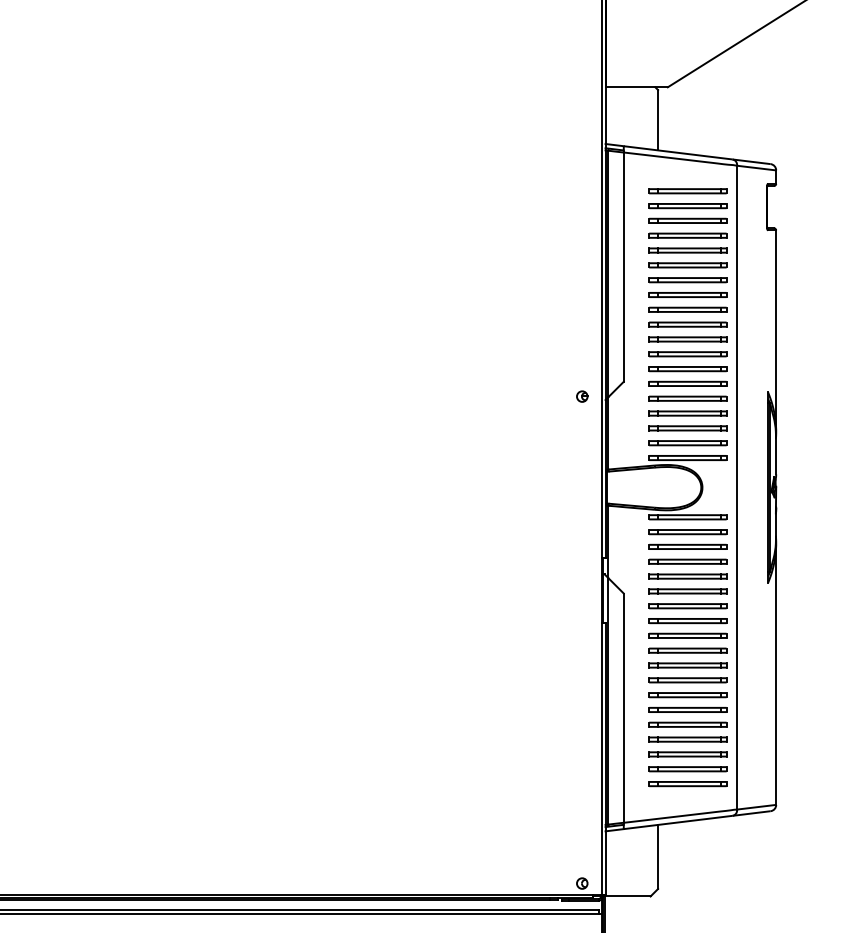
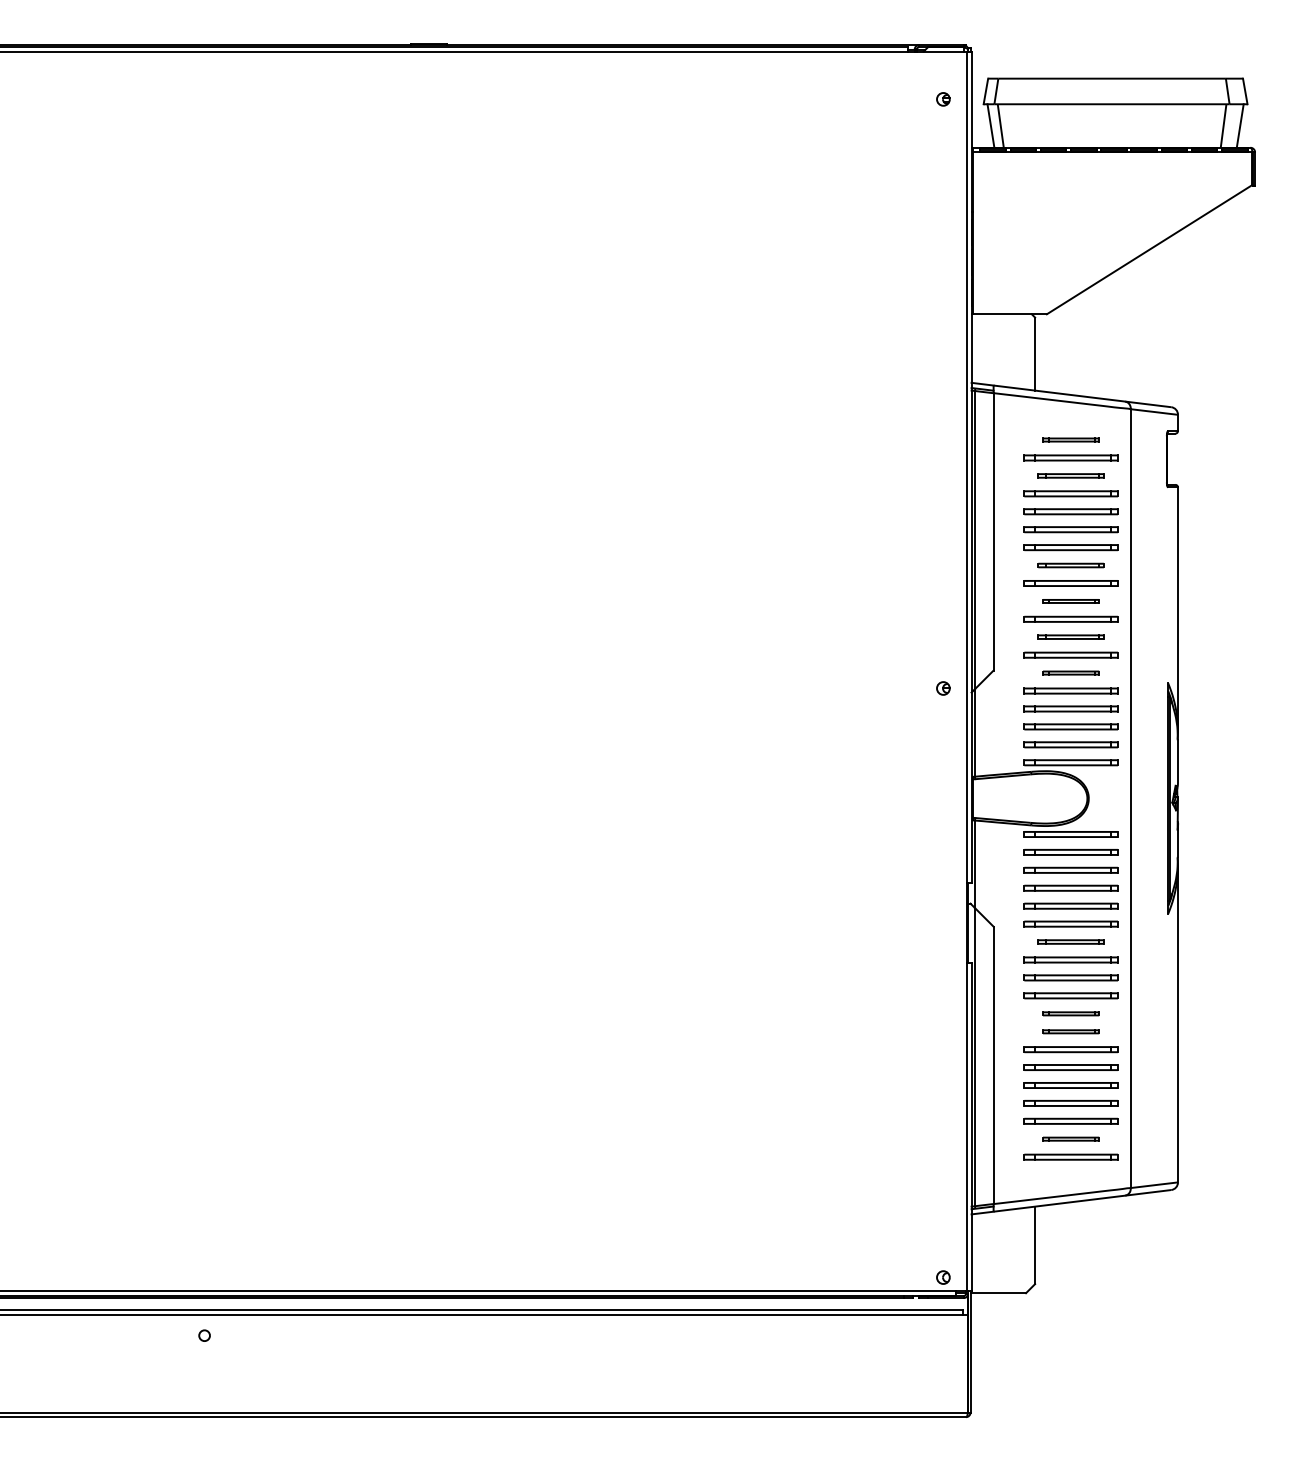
part: (687, 190) -> (1070, 439), size x0.6
part: (687, 220) -> (1070, 475), size x0.7
part: (687, 294) -> (1070, 565), size x0.7
part: (687, 324) -> (1070, 601), size x0.6
part: (687, 353) -> (1070, 636), size x0.7
part: (687, 383) -> (1070, 672), size x0.6
part: (687, 605) -> (1070, 941), size x0.7
part: (687, 665) -> (1070, 1013), size x0.6
part: (687, 680) -> (1070, 1031), size x0.6
part: (687, 768) -> (1070, 1138), size x0.6

